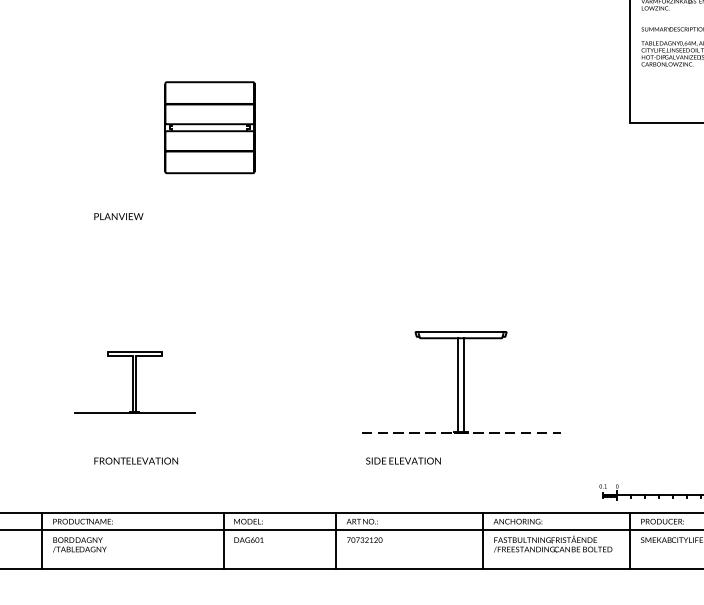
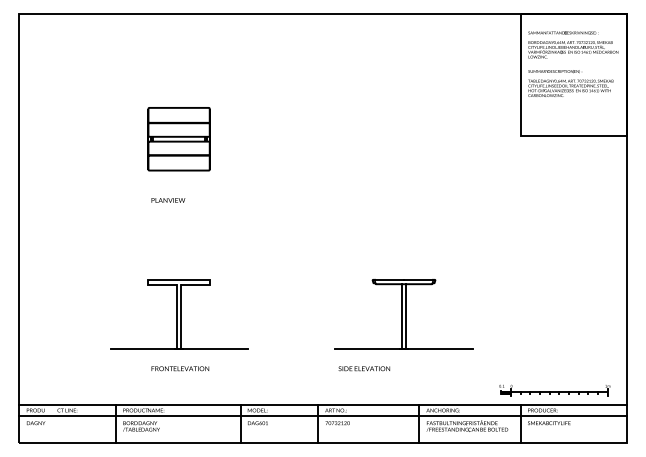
part: (209, 128) -> (178, 139), moved
part: (134, 382) -> (179, 314), size x1.67
line: (461, 433) -> (404, 349), dashed -> solid

